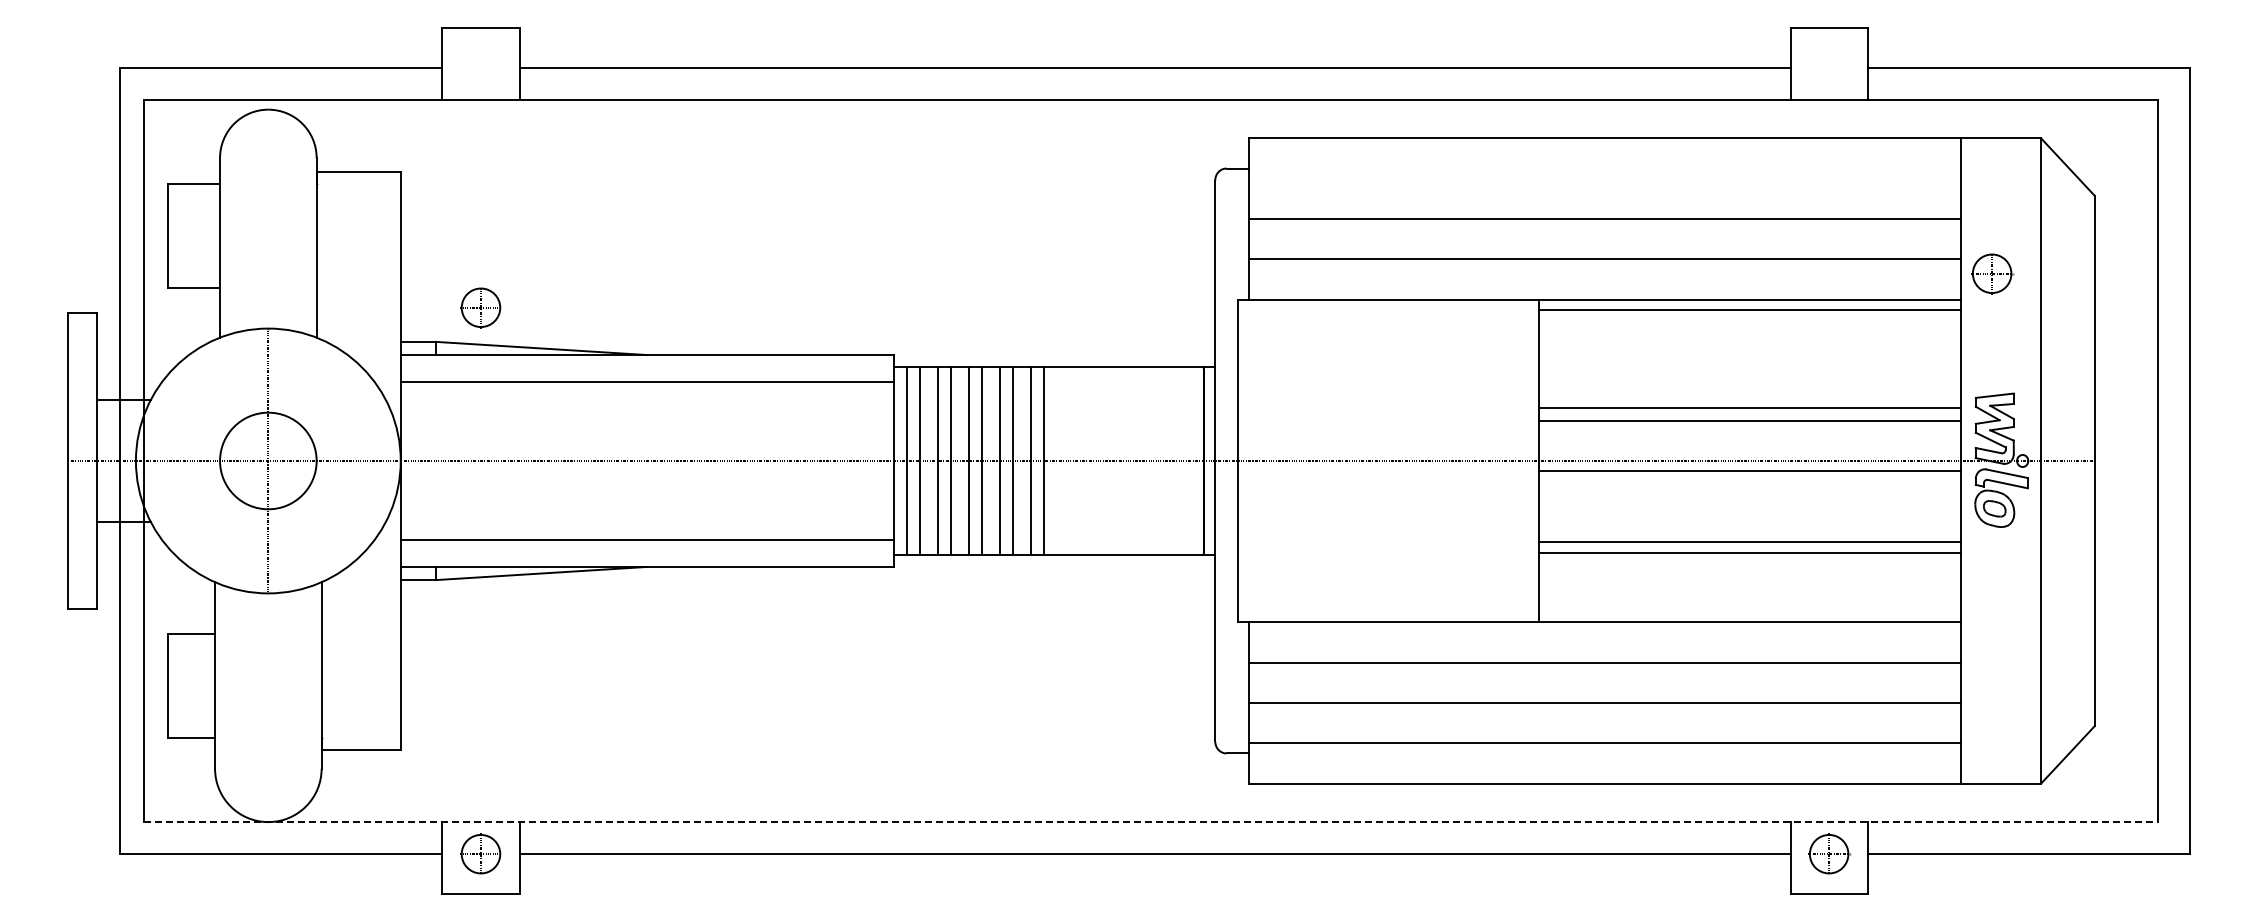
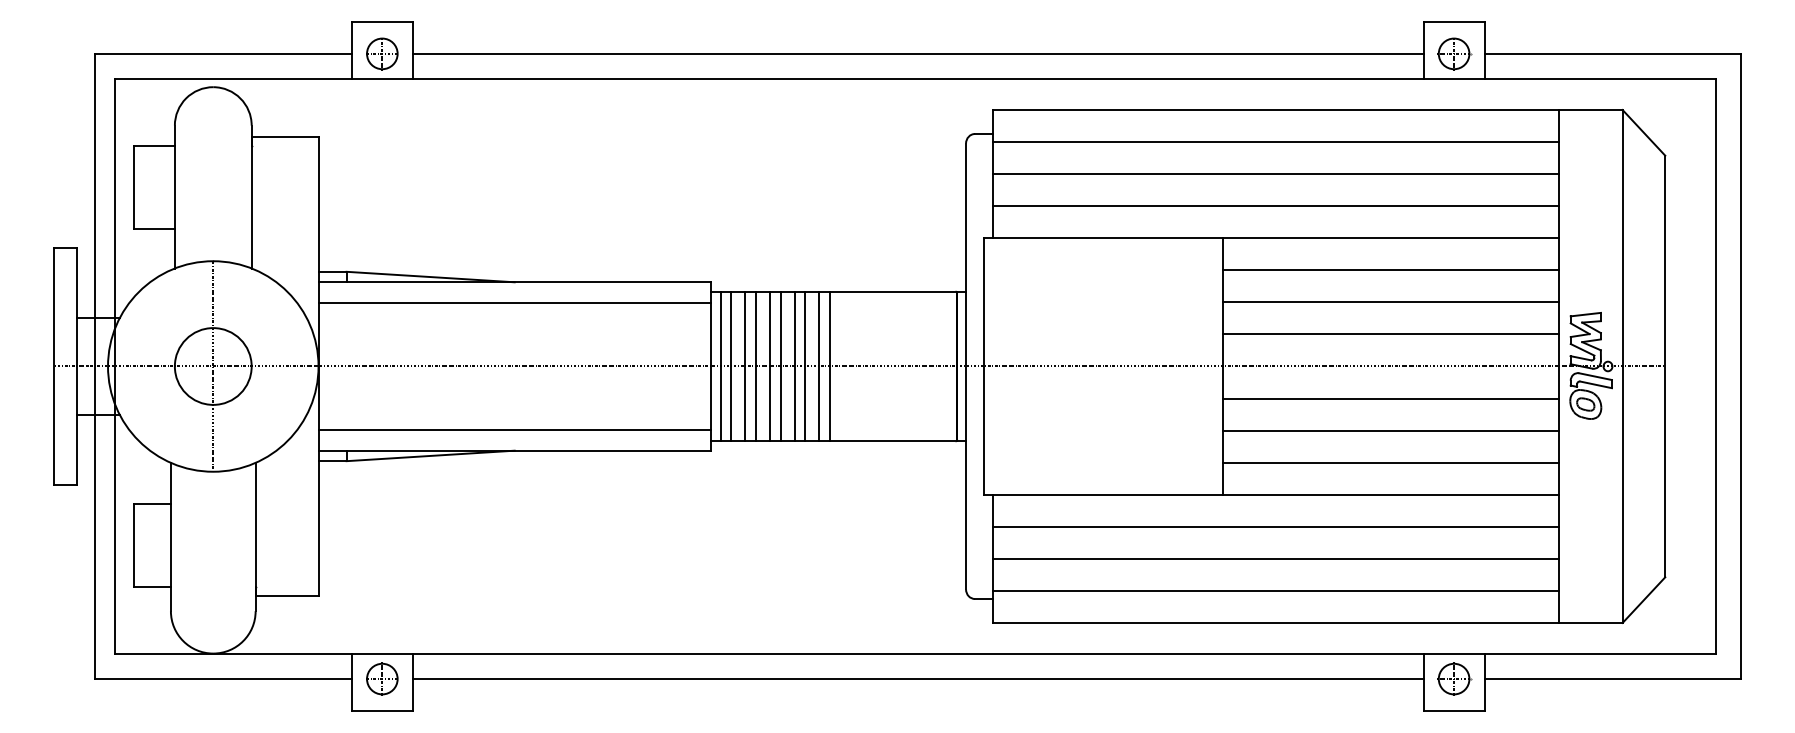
line: (1604, 178) -> (1275, 141), added
part: (1992, 273) -> (1454, 53), moved
part: (480, 307) -> (381, 53), moved
line: (1749, 309) -> (1390, 269), moved
line: (1749, 408) -> (1390, 302), moved
line: (1749, 471) -> (1390, 398), moved
line: (1749, 553) -> (1390, 463), moved
line: (1151, 822) -> (915, 653), dashed -> solid

